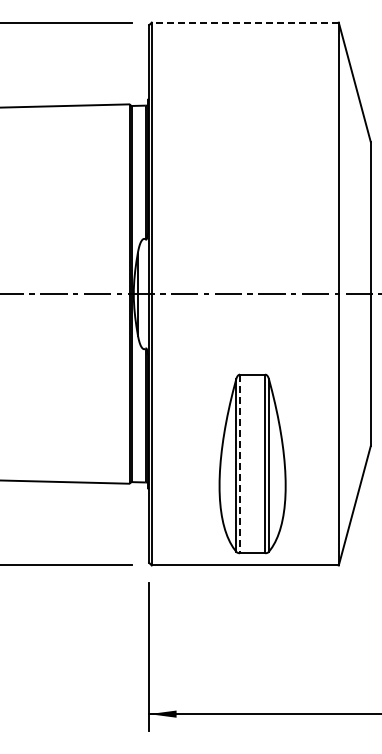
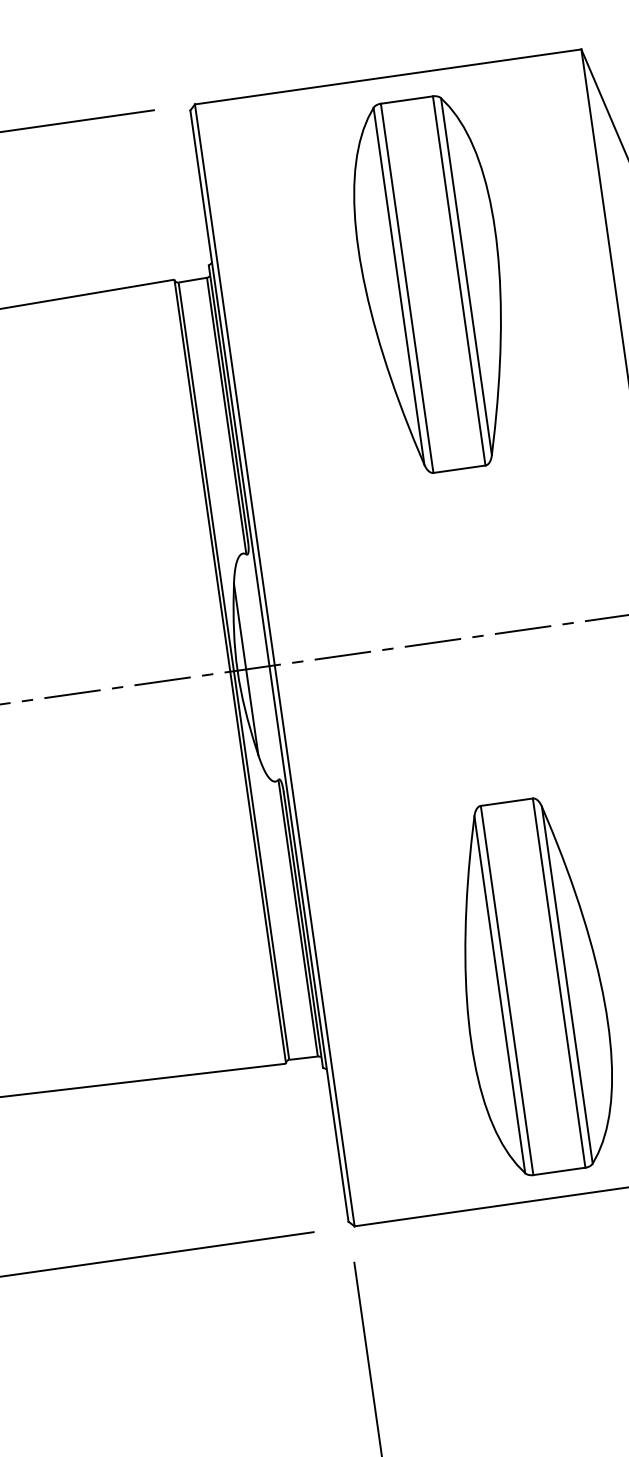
line: (244, 22) -> (386, 76), dashed -> solid
part: (252, 124) -> (433, 285), added
line: (240, 464) -> (508, 991), dashed -> solid

